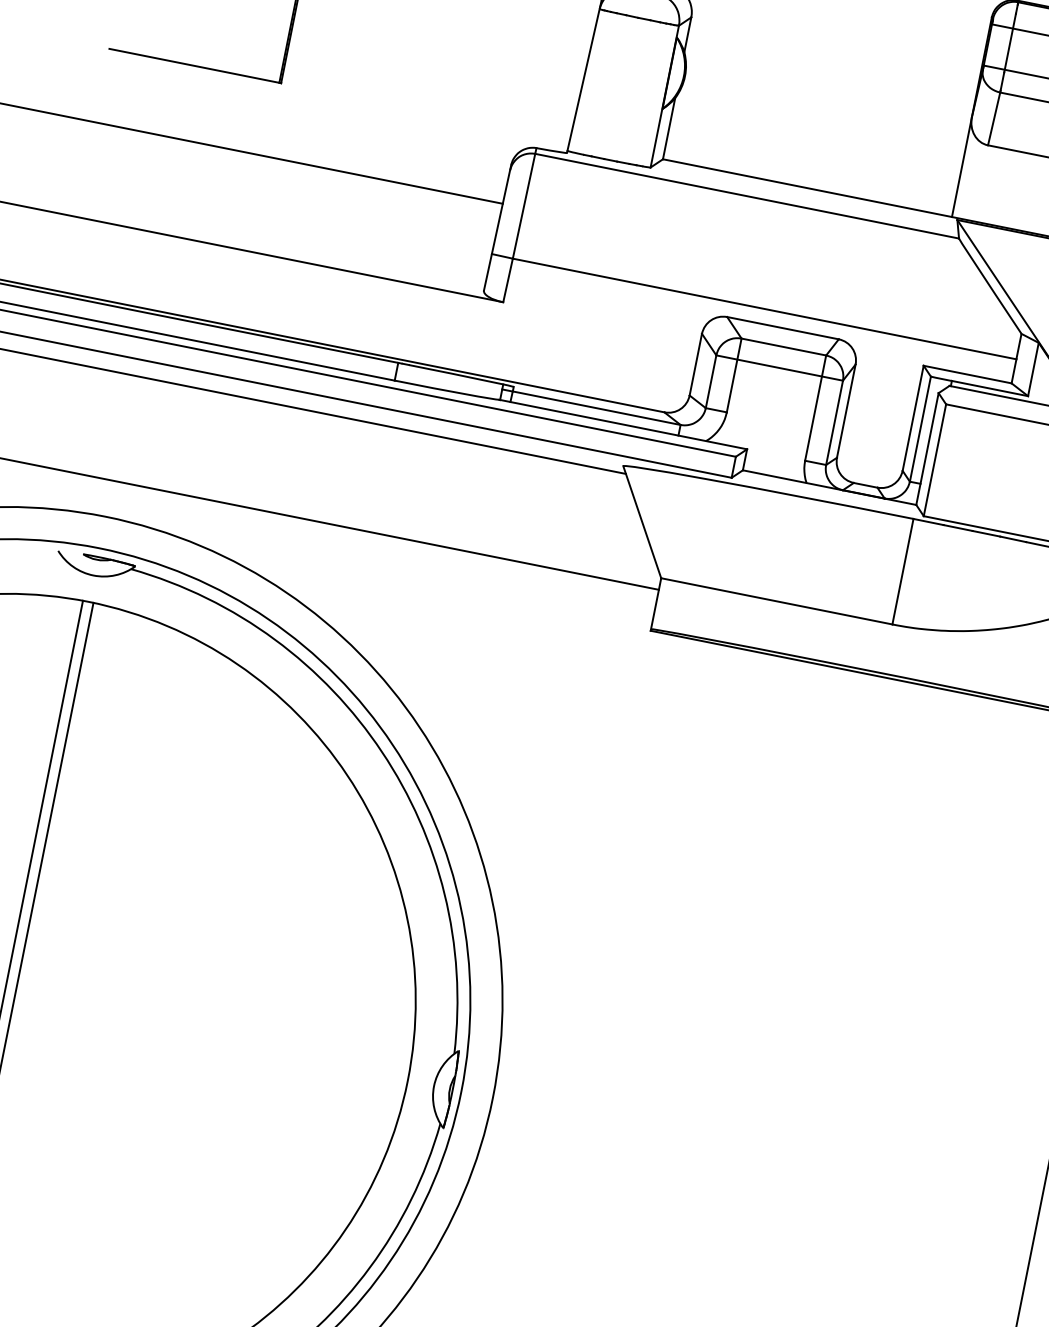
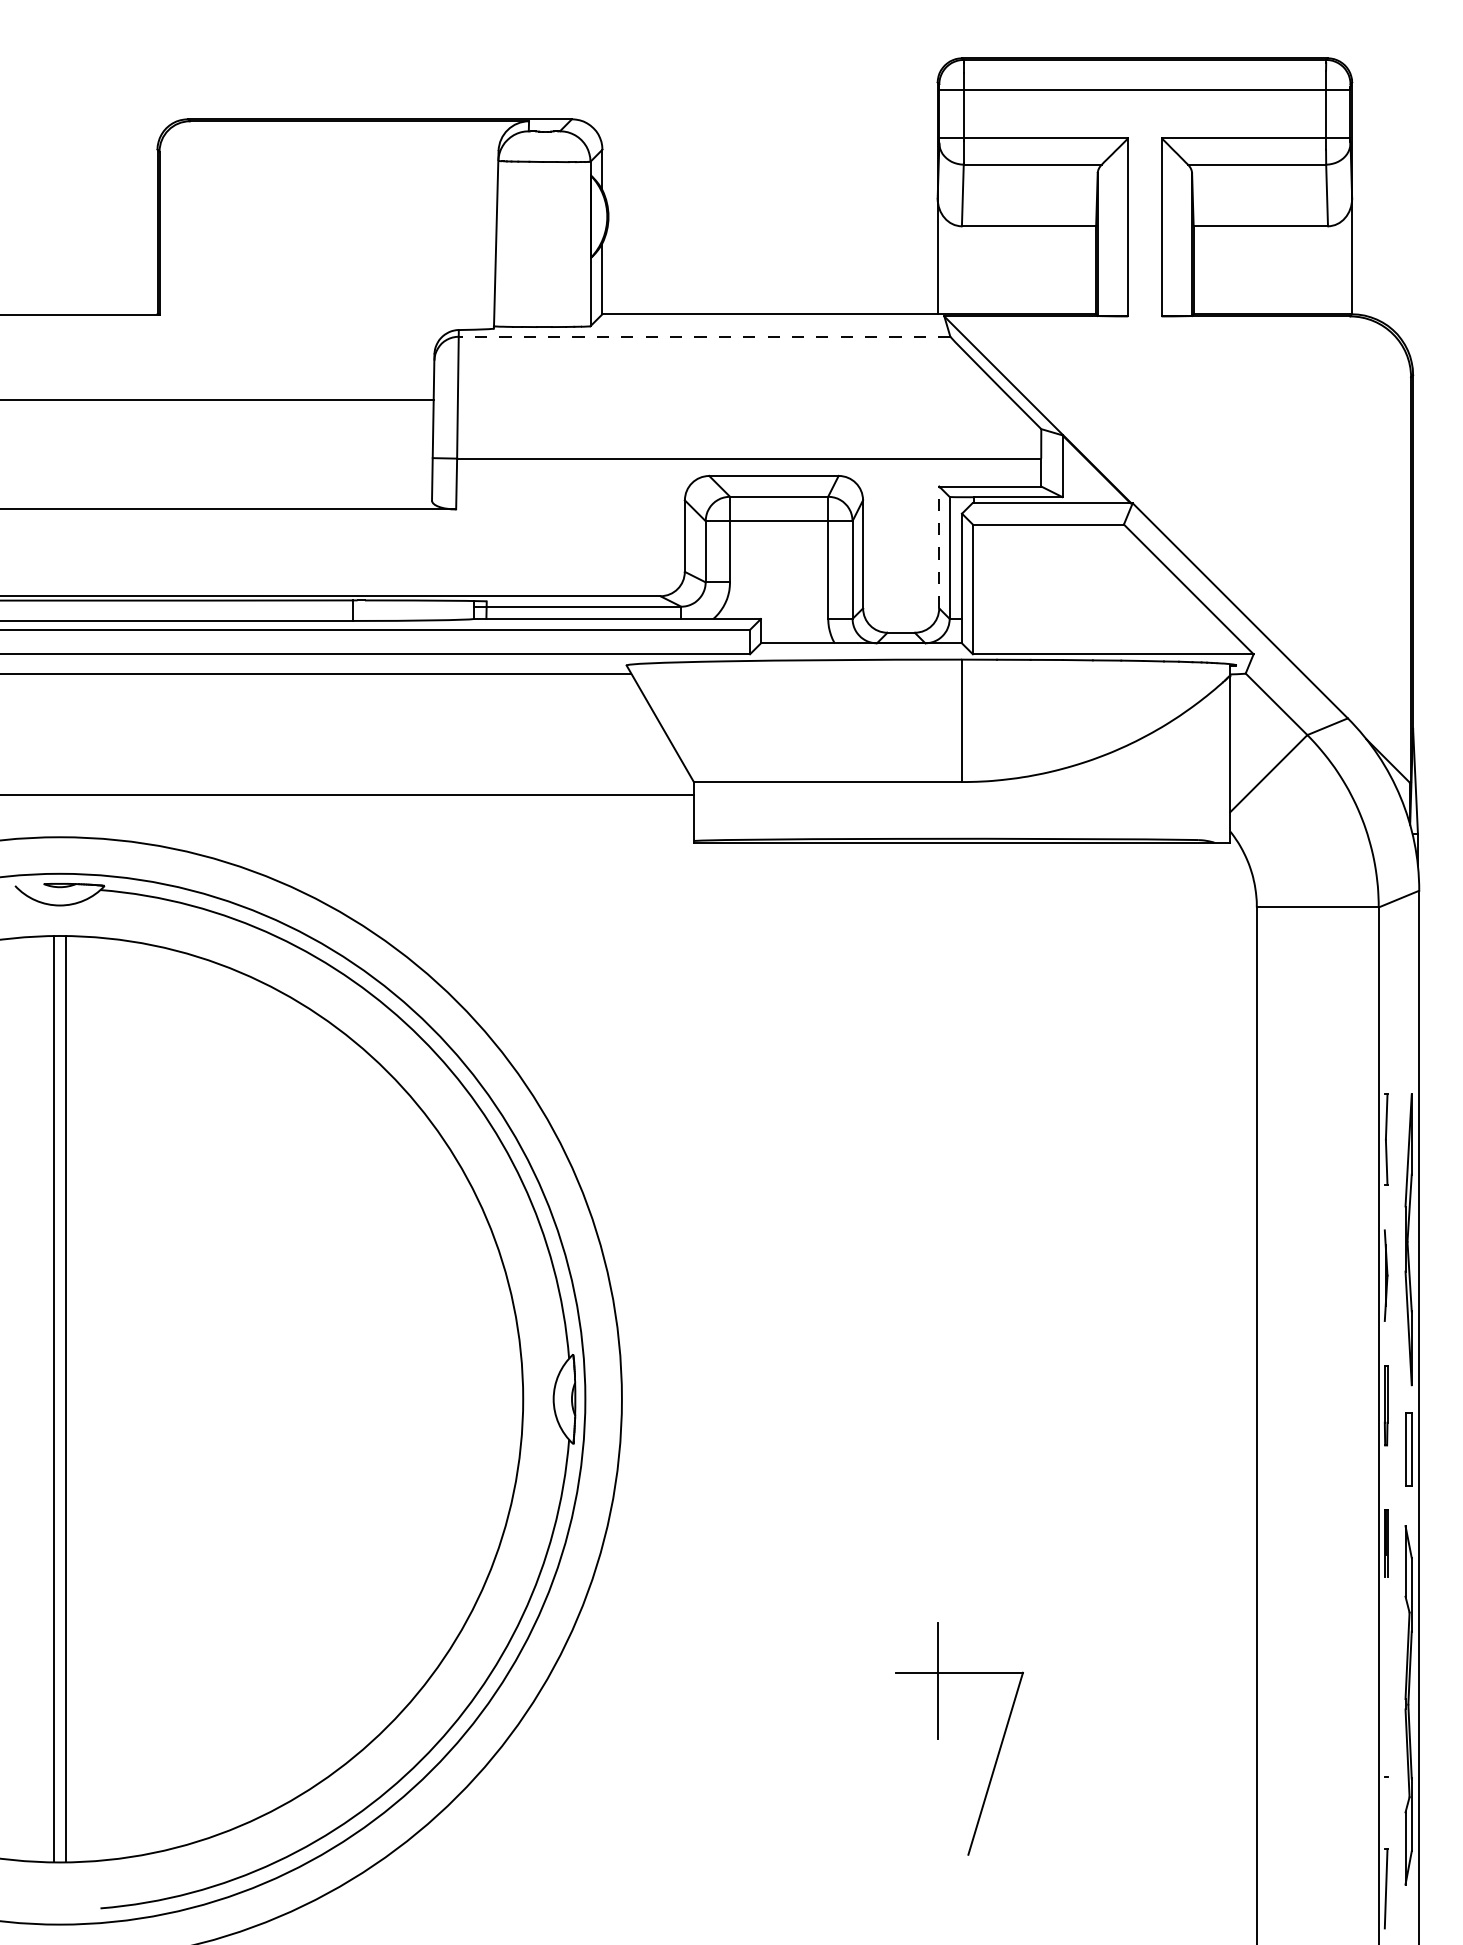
line: (747, 196) -> (704, 336), solid -> dashed
line: (913, 418) -> (939, 547), solid -> dashed

